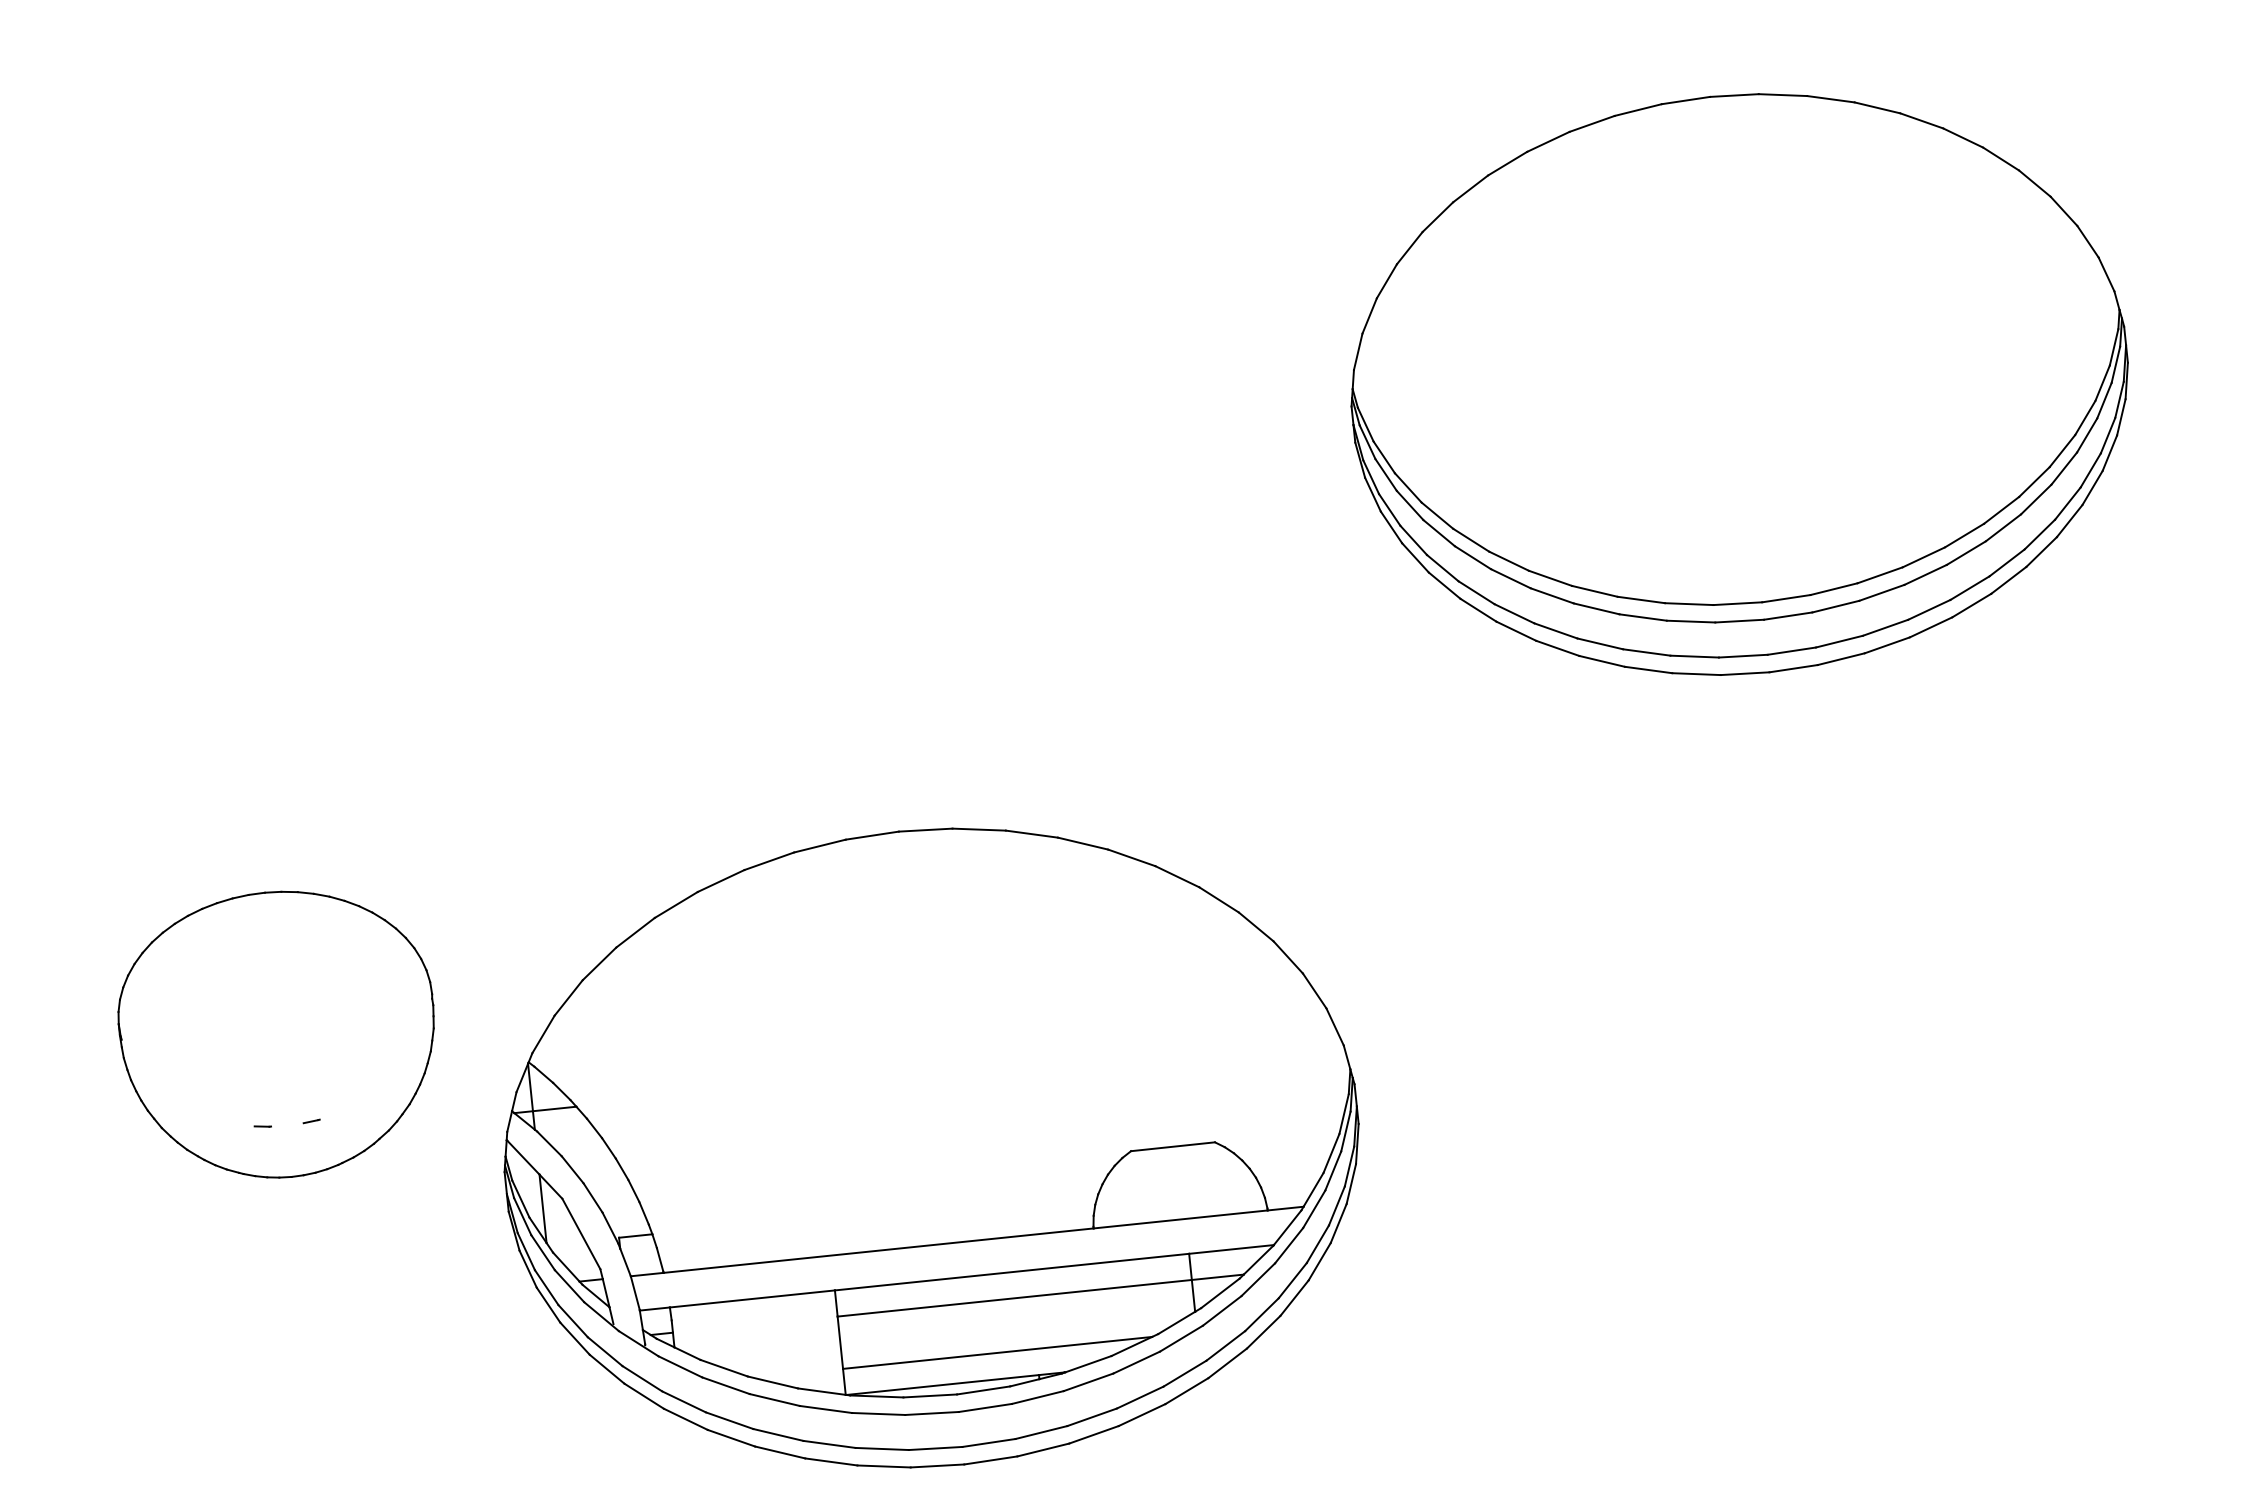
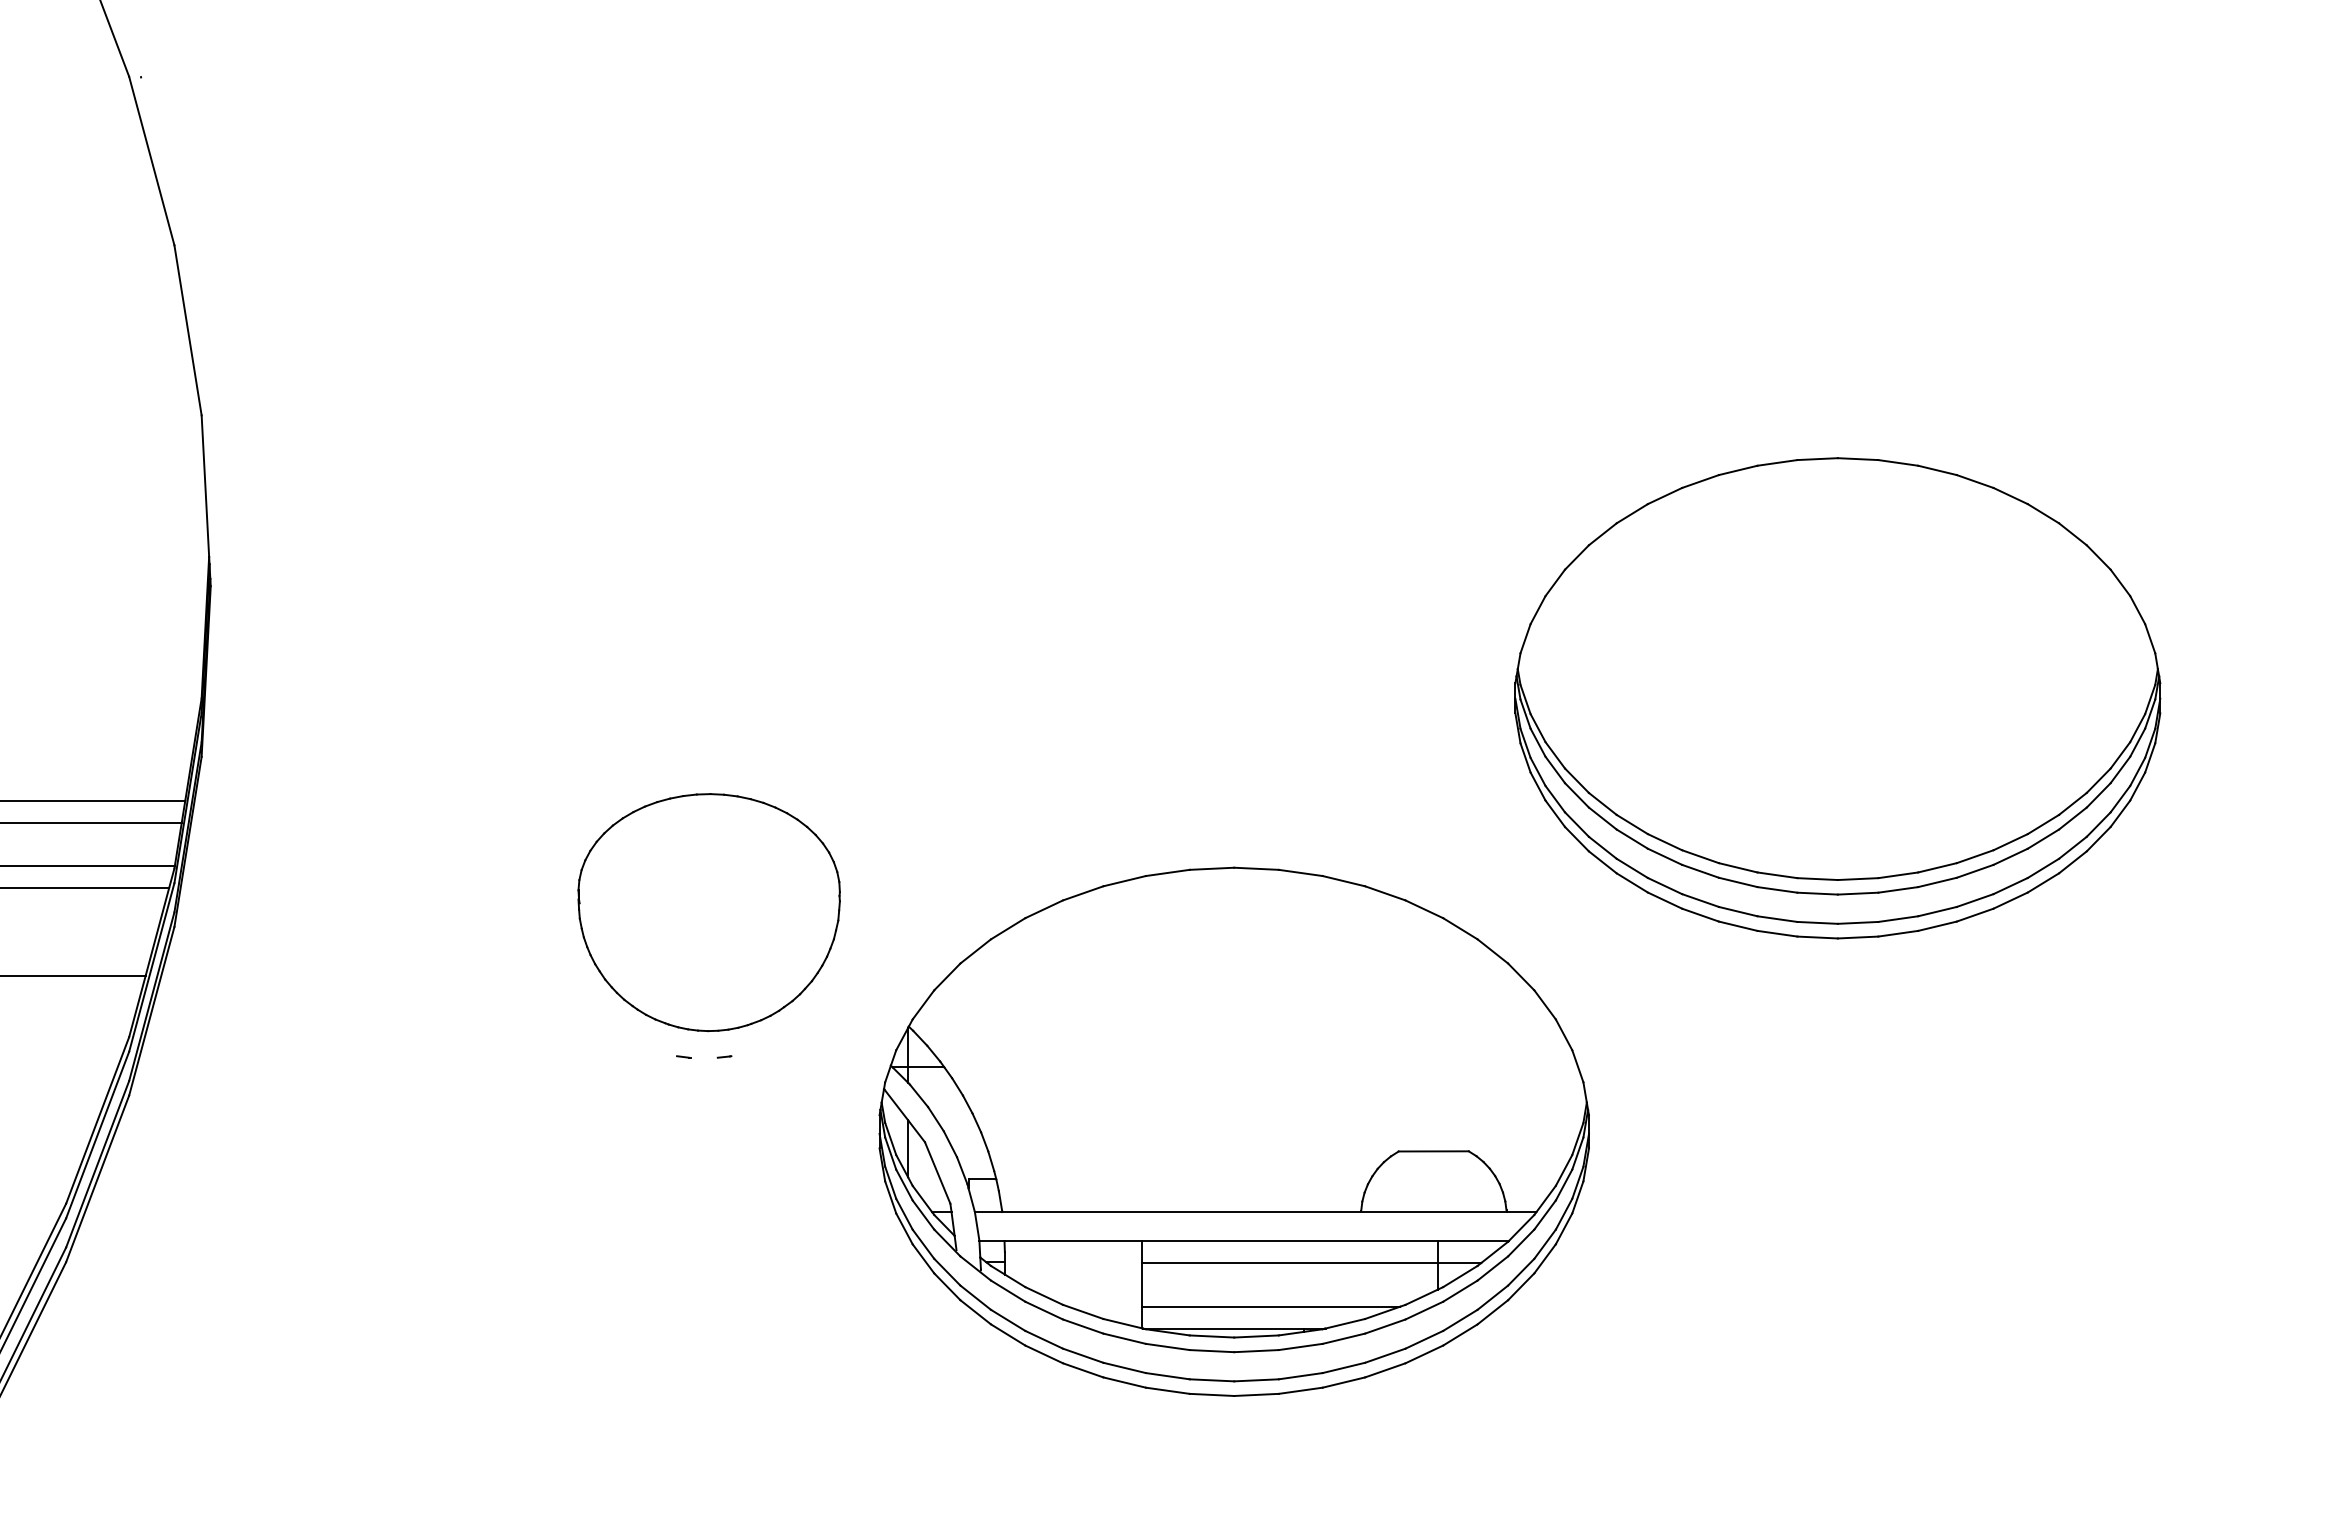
part: (1739, 384) -> (1837, 698), moved
part: (277, 1034) -> (708, 912), moved

